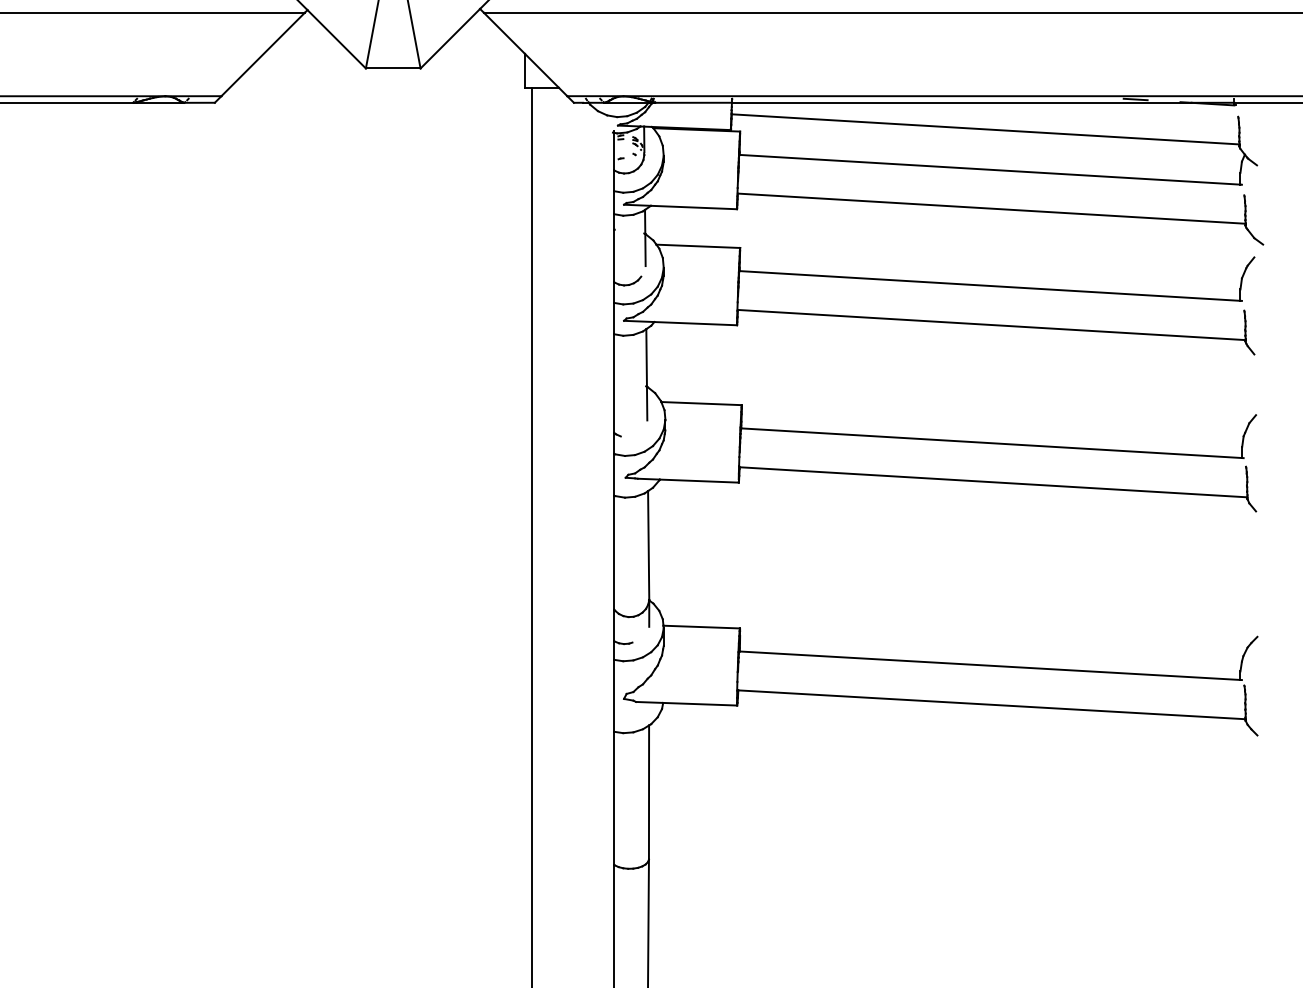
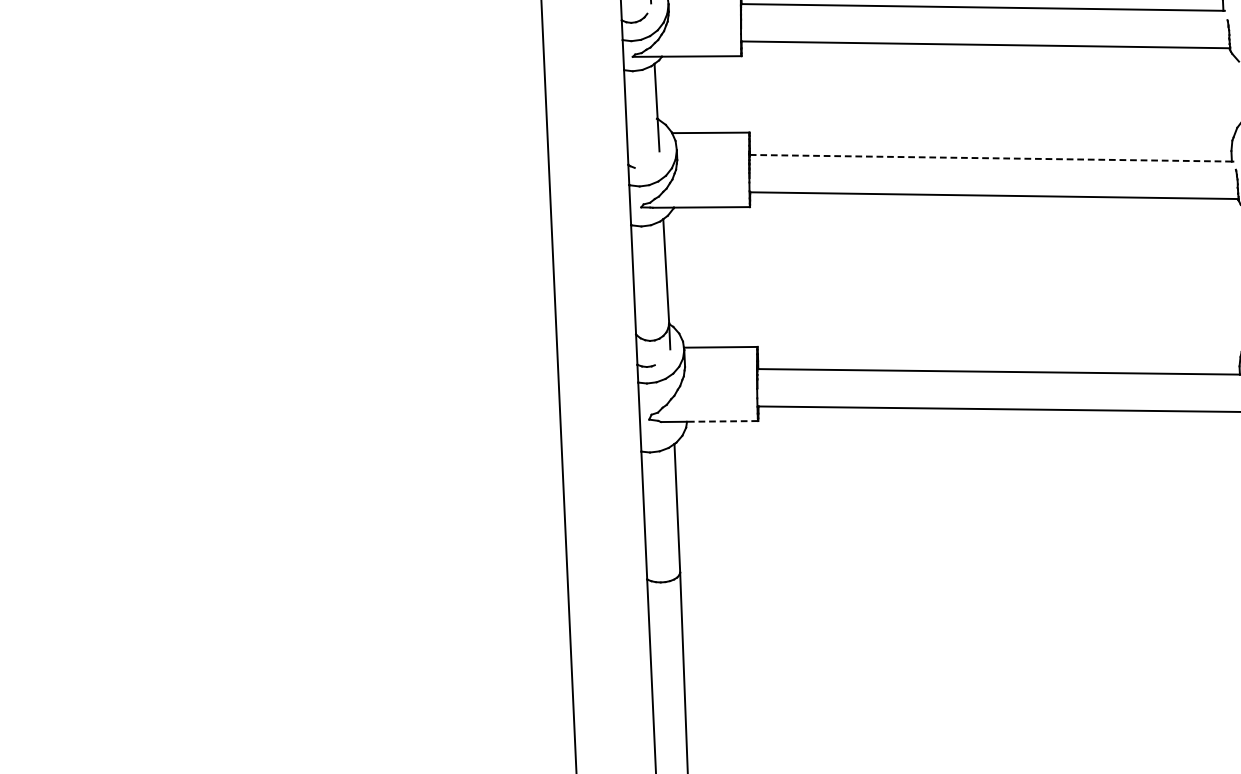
line: (991, 443) -> (990, 158), solid -> dashed
line: (700, 704) -> (722, 421), solid -> dashed

